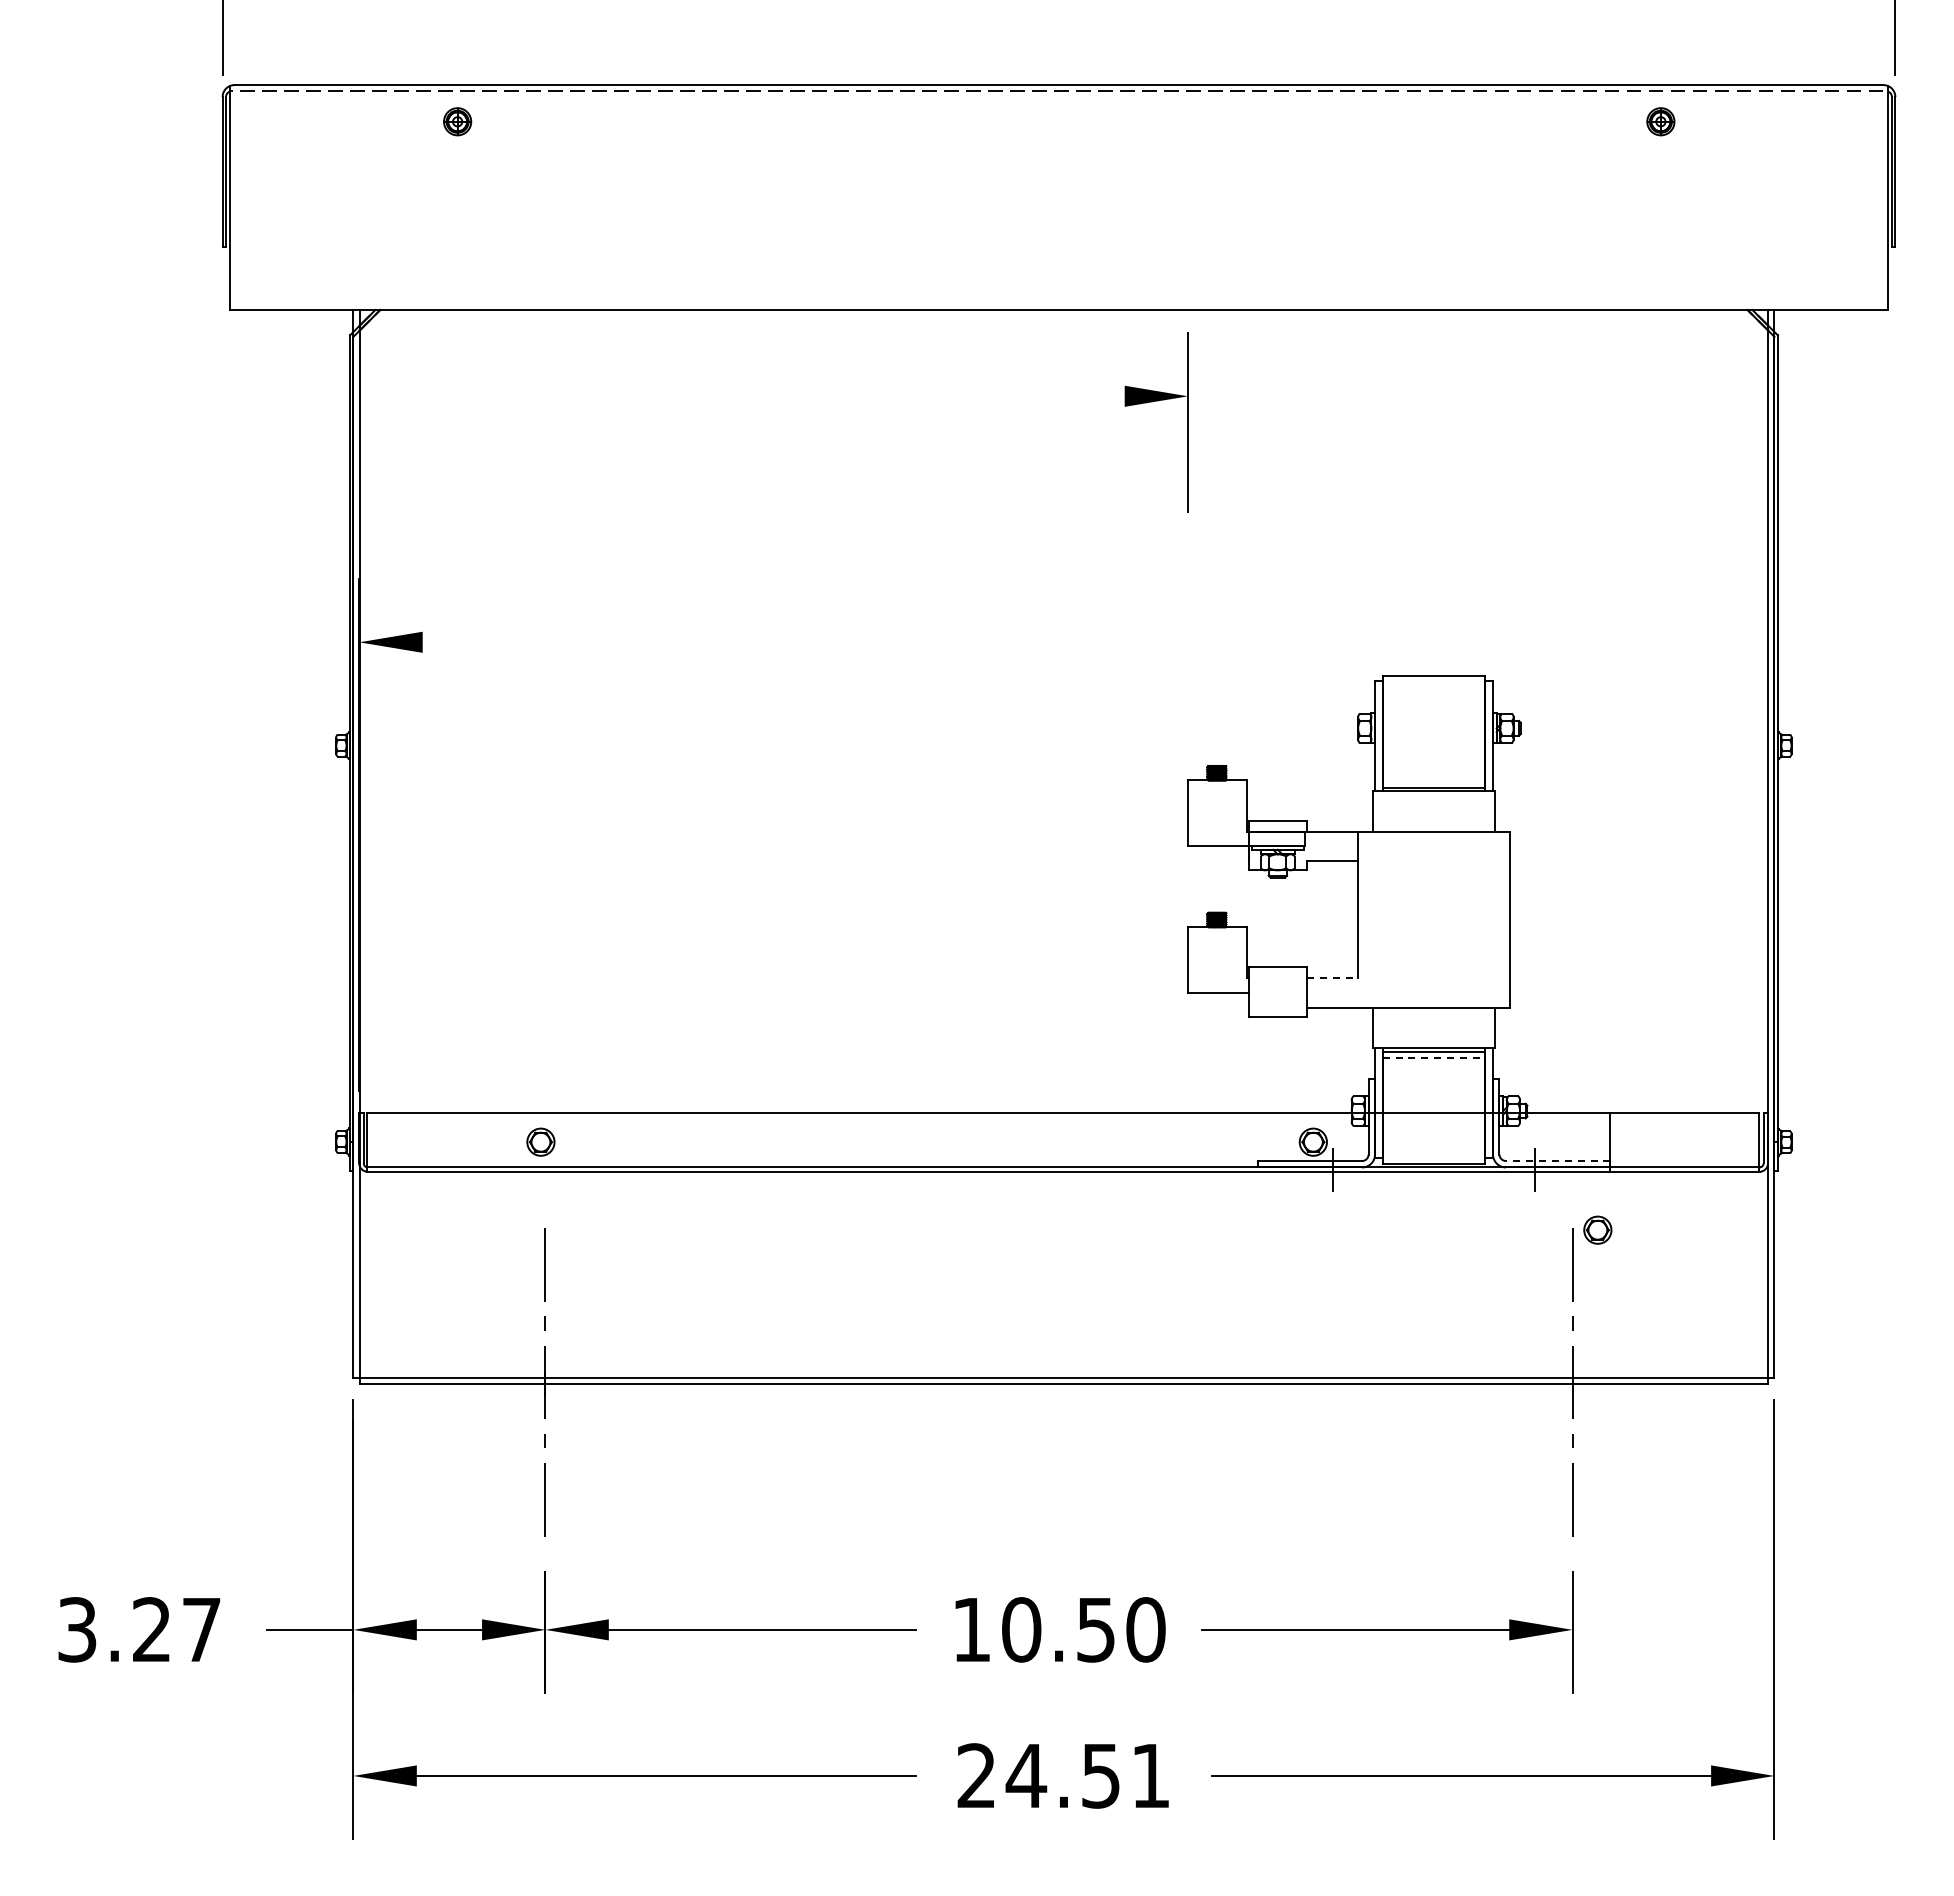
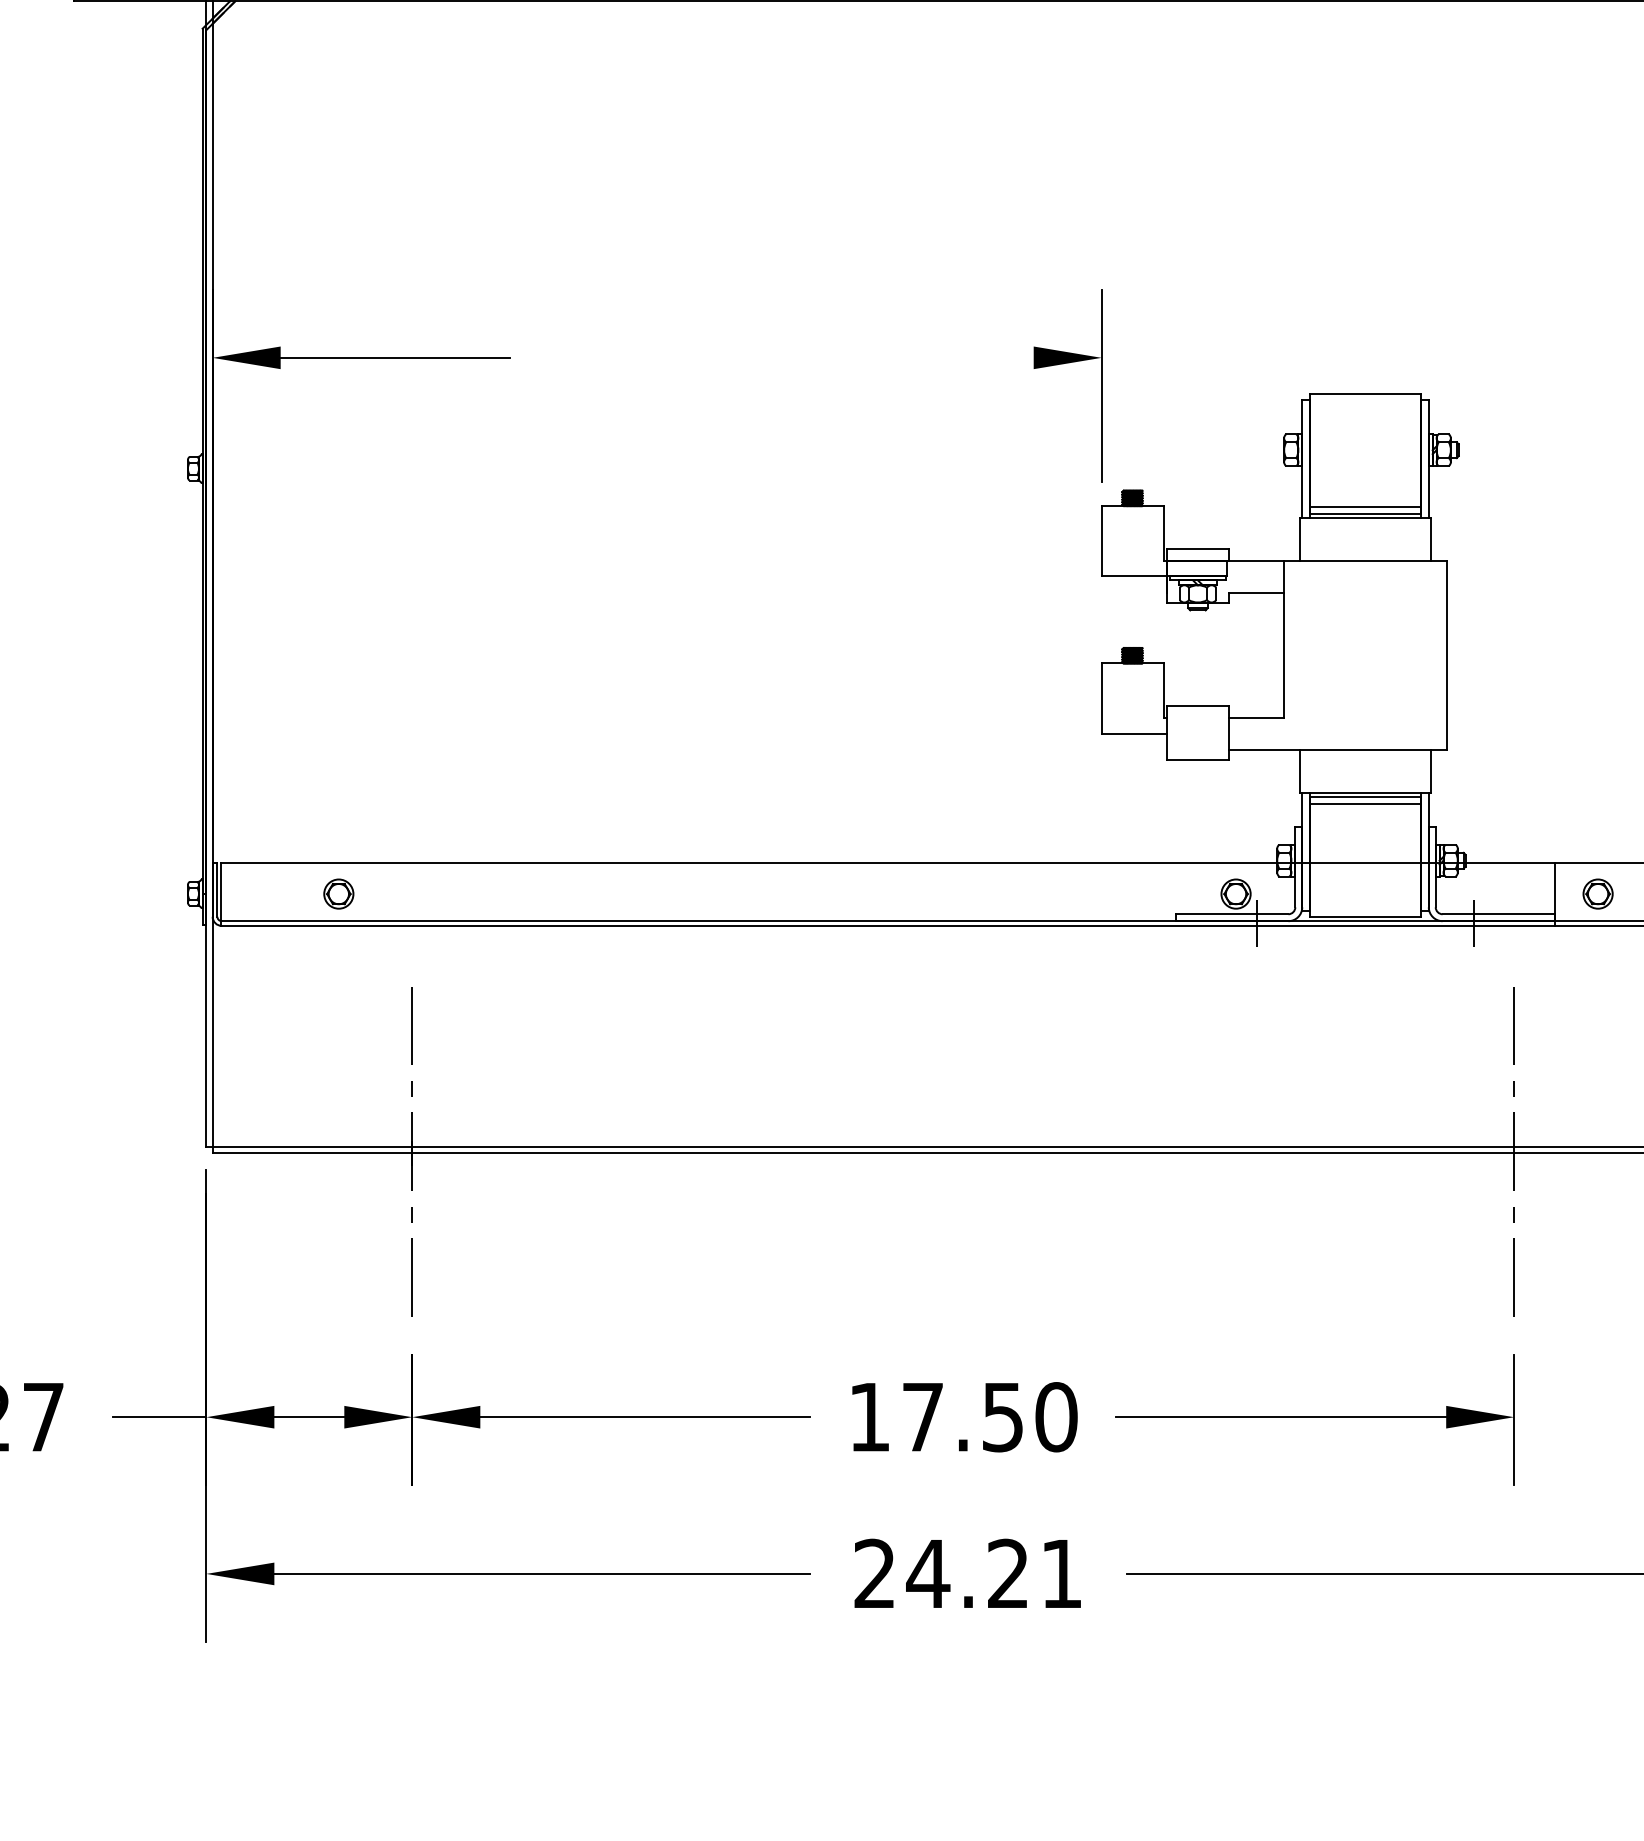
part: (1152, 402) -> (1063, 364), moved
line: (529, 642) -> (395, 358), added
line: (1433, 781) -> (1364, 507), added
line: (1333, 978) -> (1257, 718), dashed -> solid
line: (1434, 1058) -> (1366, 804), dashed -> solid
part: (540, 1141) -> (338, 893), moved
line: (1557, 1161) -> (1497, 914), dashed -> solid
part: (1597, 1229) -> (1597, 893), moved
text: (1021, 1629) -> (922, 1416), 10.50 -> 17.50
text: (1100, 1775) -> (1007, 1573), 24.51 -> 24.21

